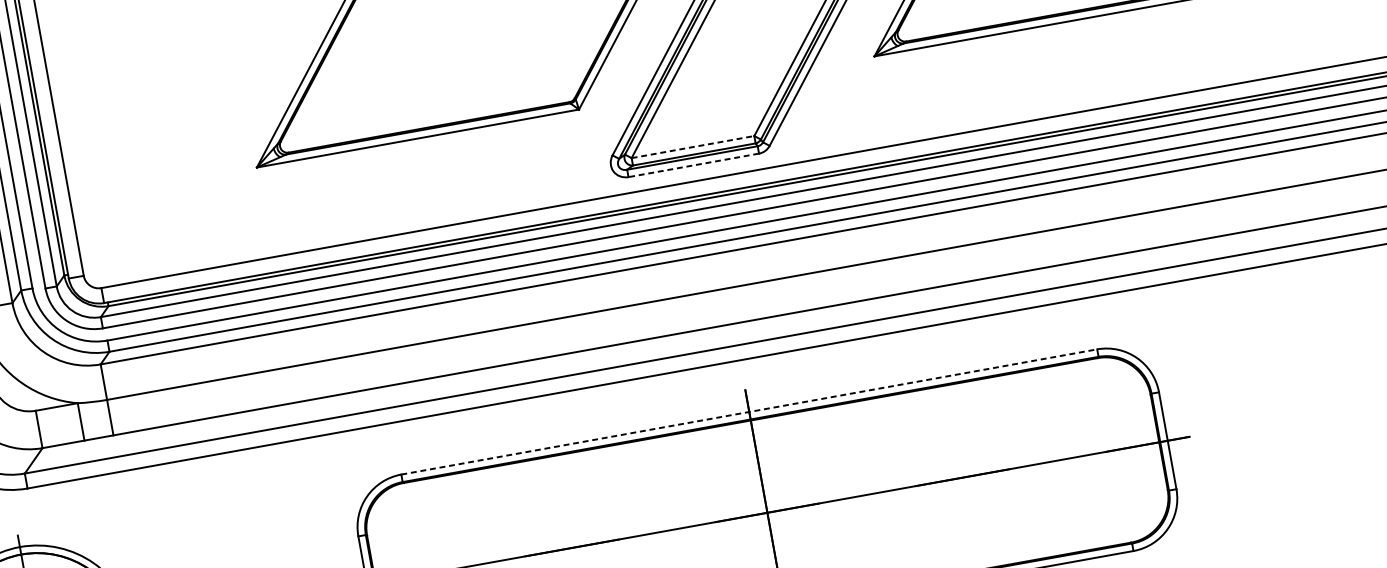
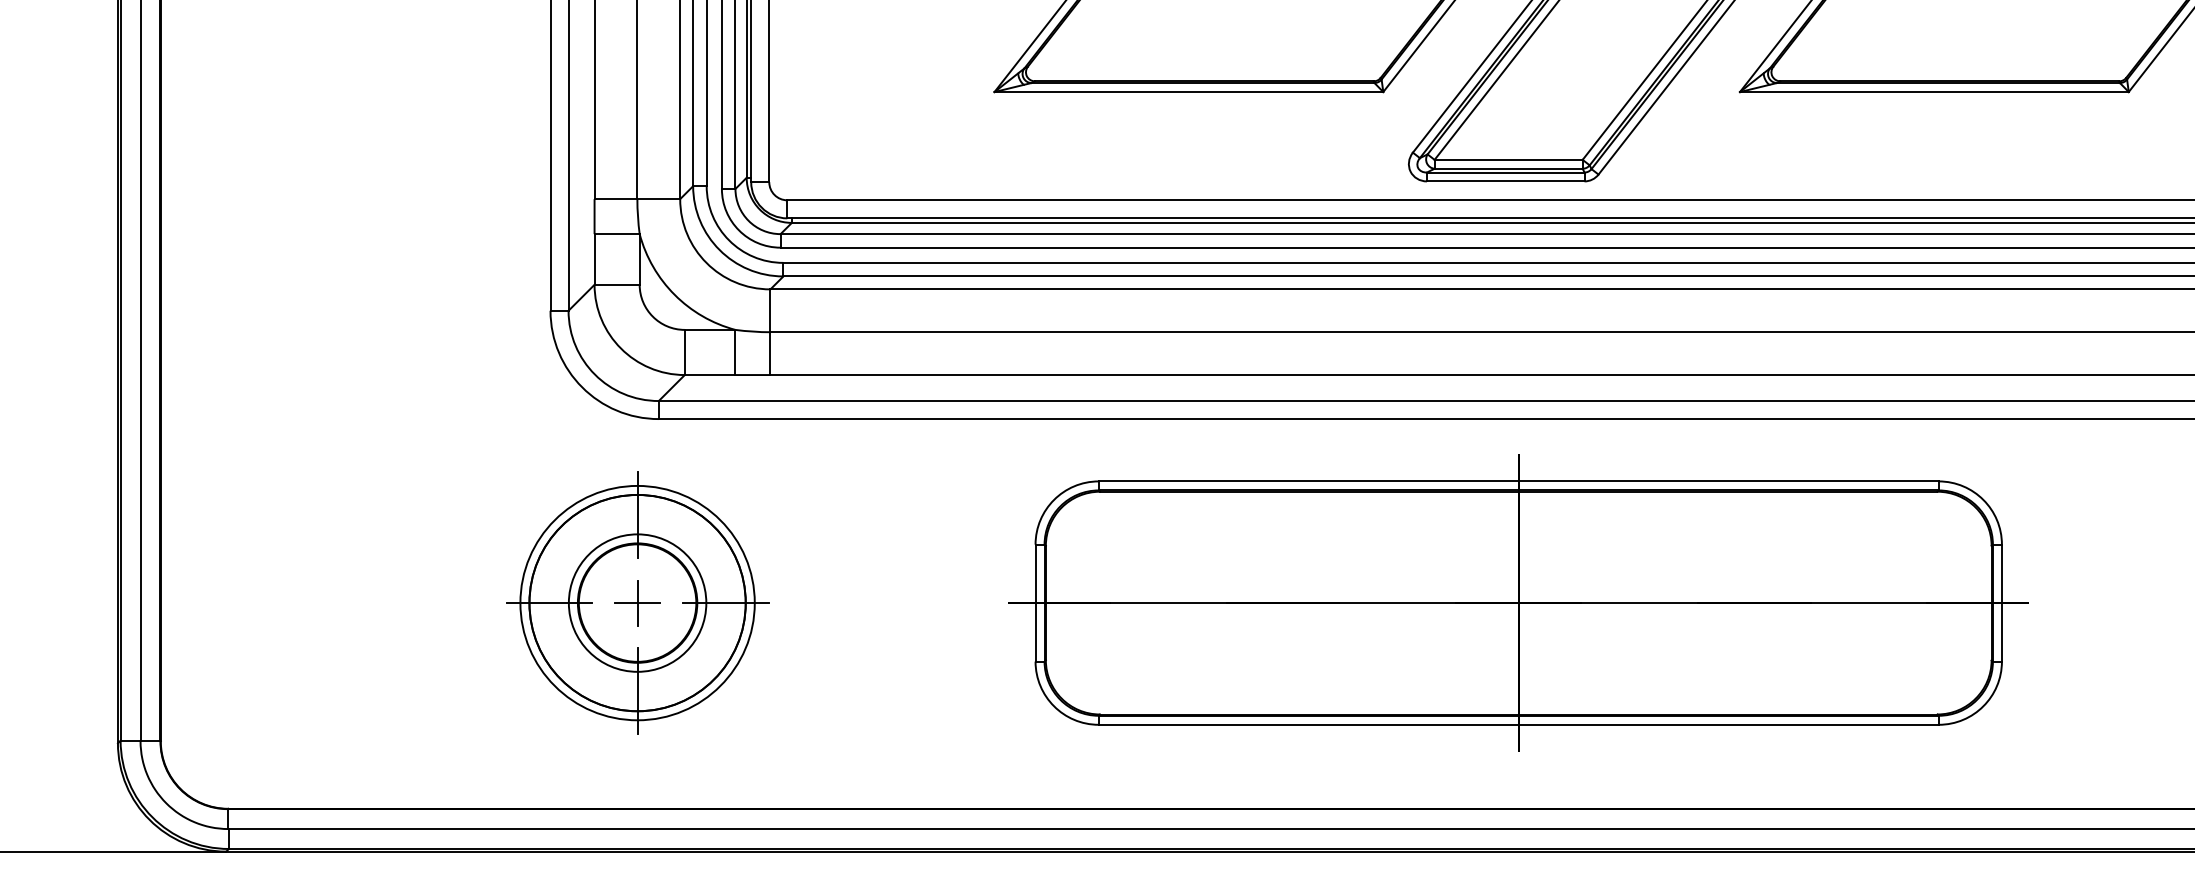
line: (693, 146) -> (1509, 159), dashed -> solid
line: (693, 165) -> (1505, 181), dashed -> solid
line: (749, 412) -> (1518, 481), dashed -> solid

